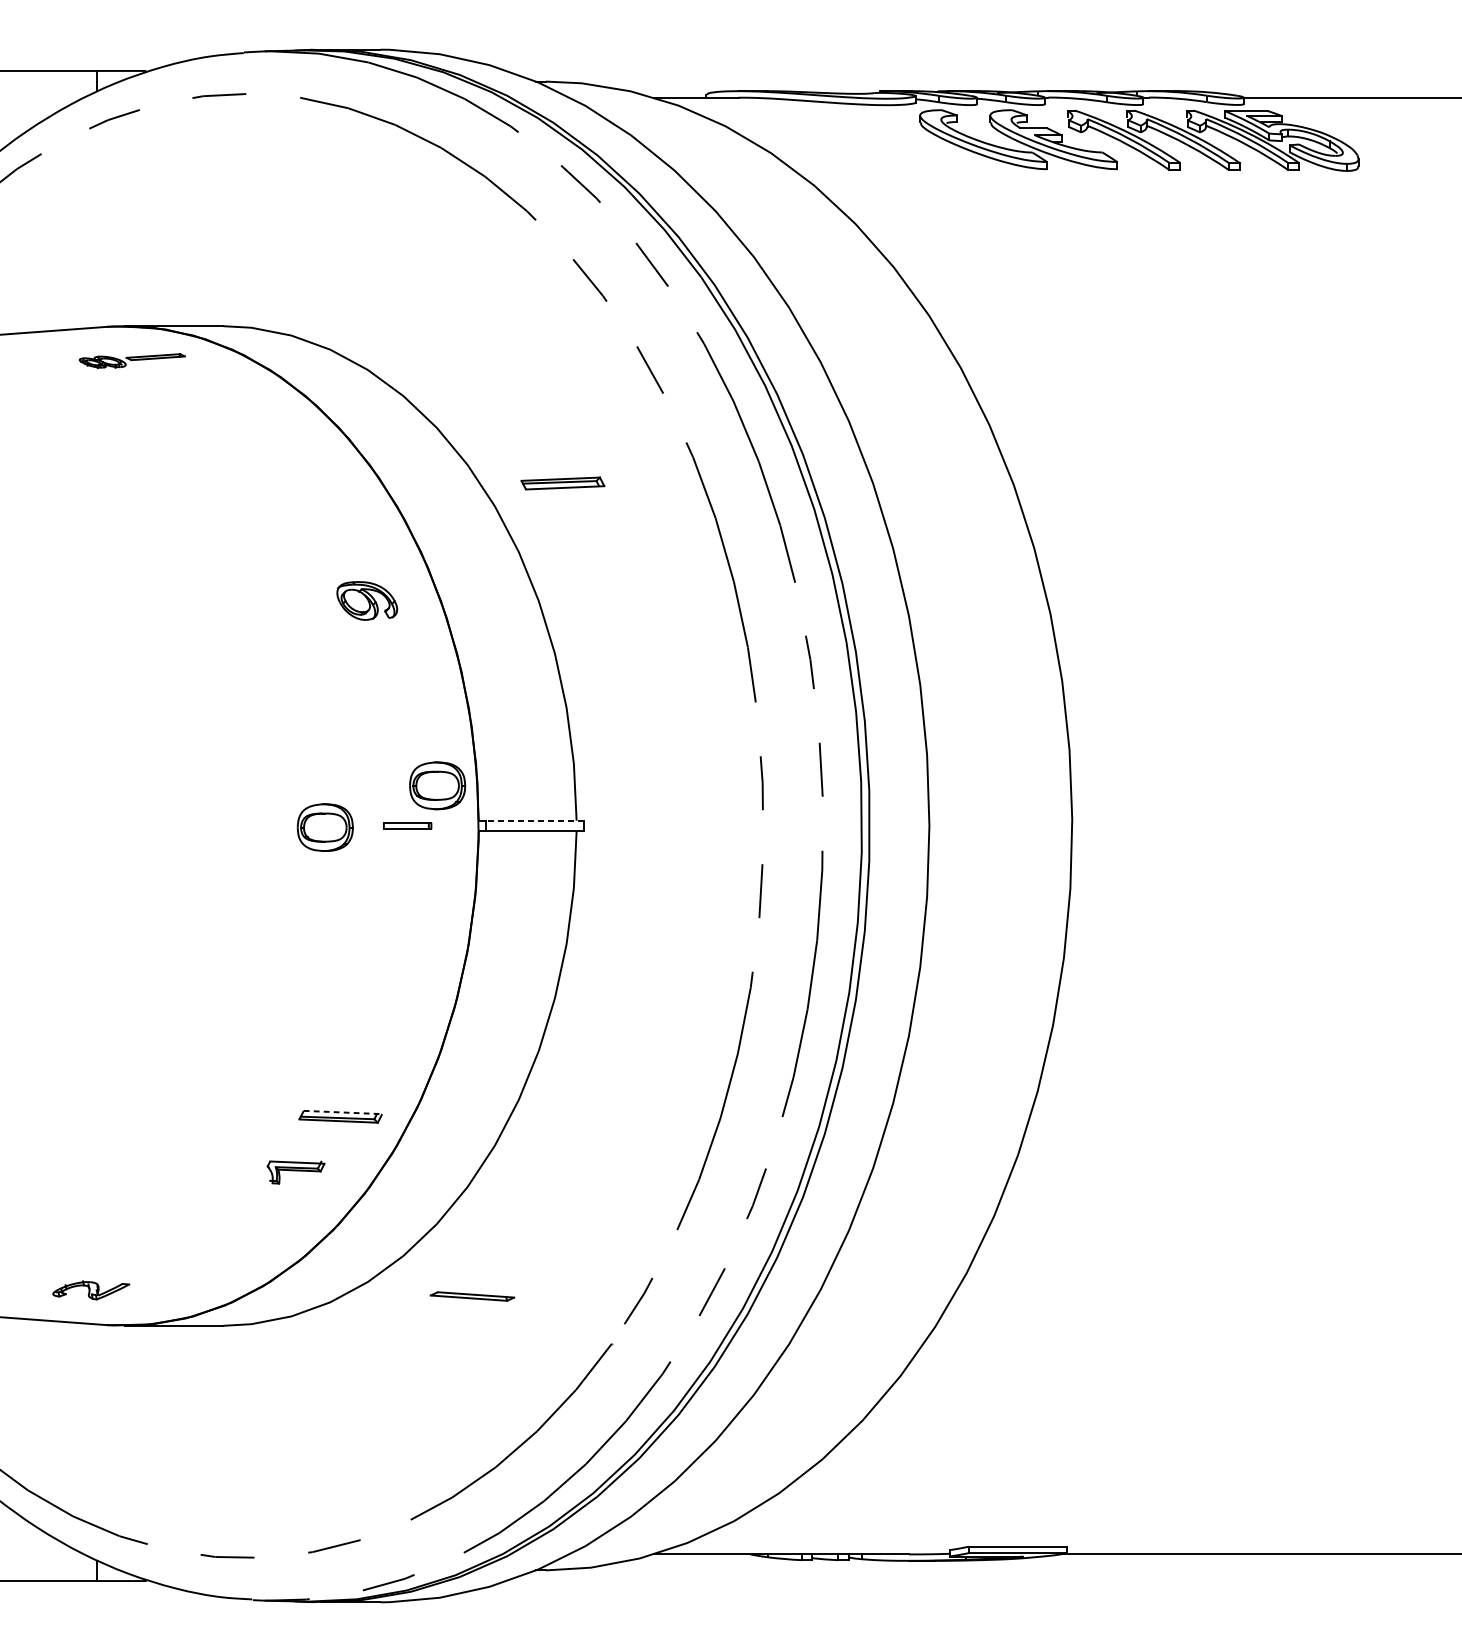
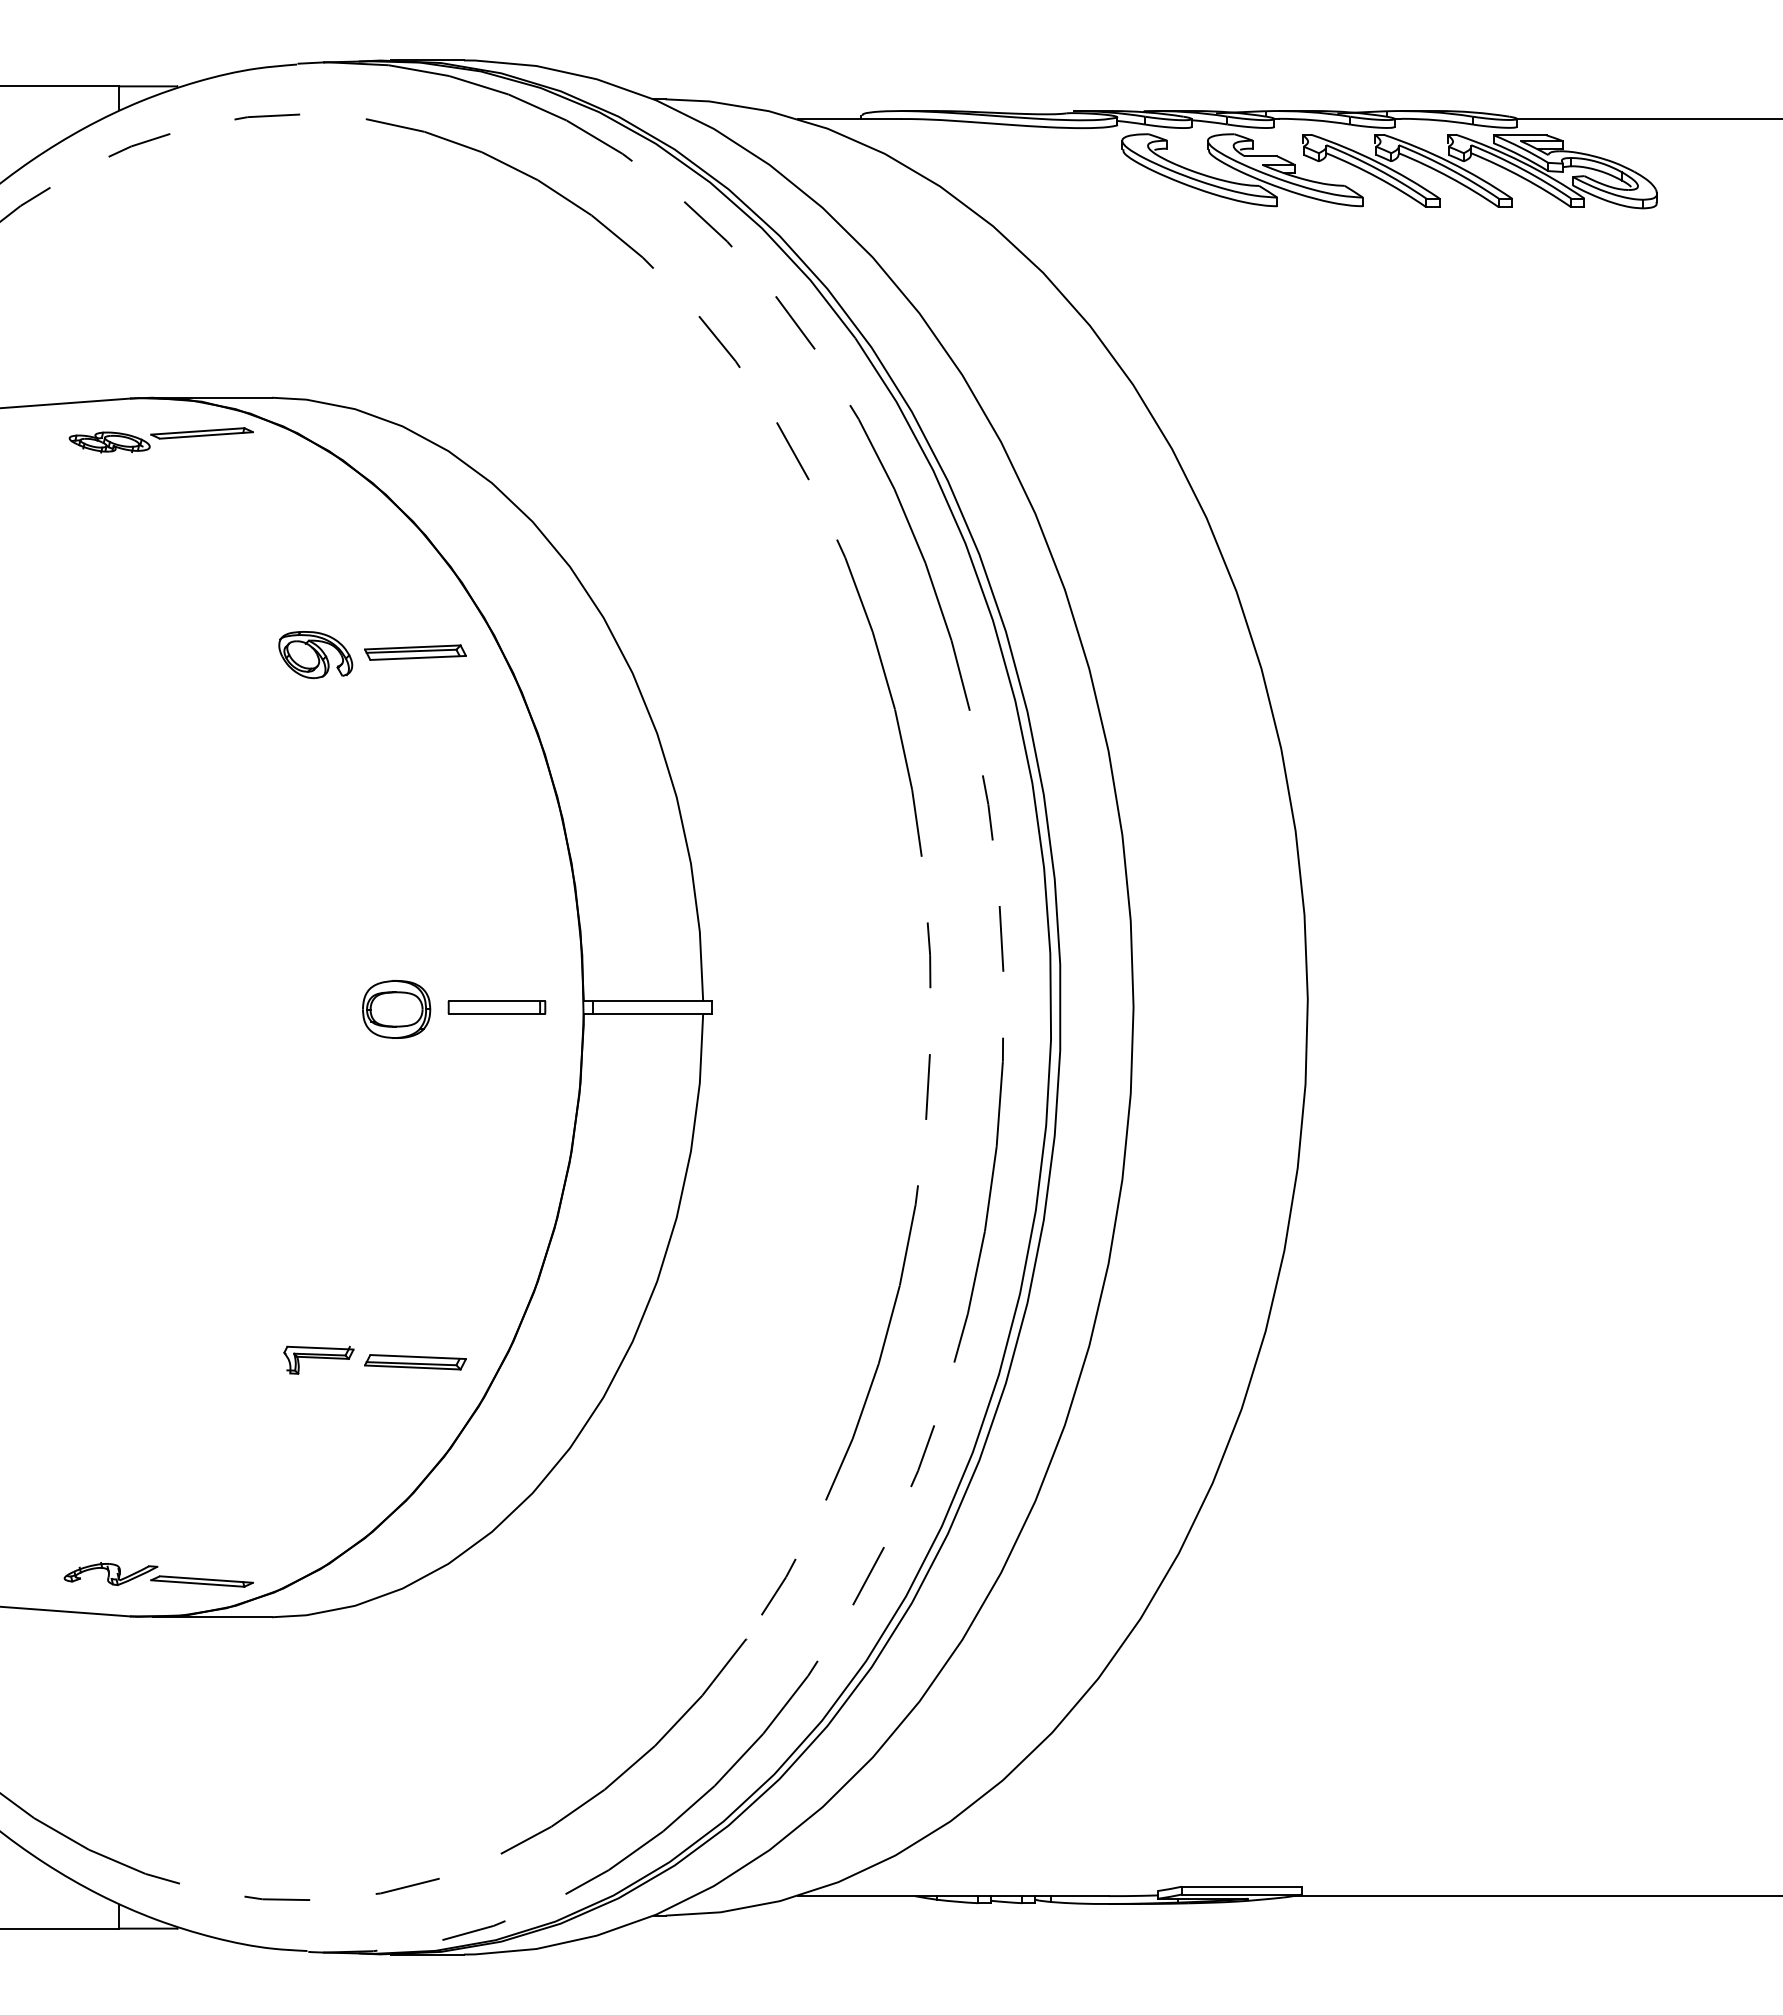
part: (131, 361) -> (160, 440), size x1.43
part: (562, 483) -> (415, 652), moved
part: (367, 601) -> (315, 655), moved
part: (437, 785) -> (533, 958), removed
line: (535, 821) -> (652, 1001), dashed -> solid
part: (407, 826) -> (496, 1007), size x1.67
line: (343, 1112) -> (418, 1357), dashed -> solid
part: (295, 1171) -> (318, 1359), moved
part: (471, 1296) -> (201, 1581), moved

